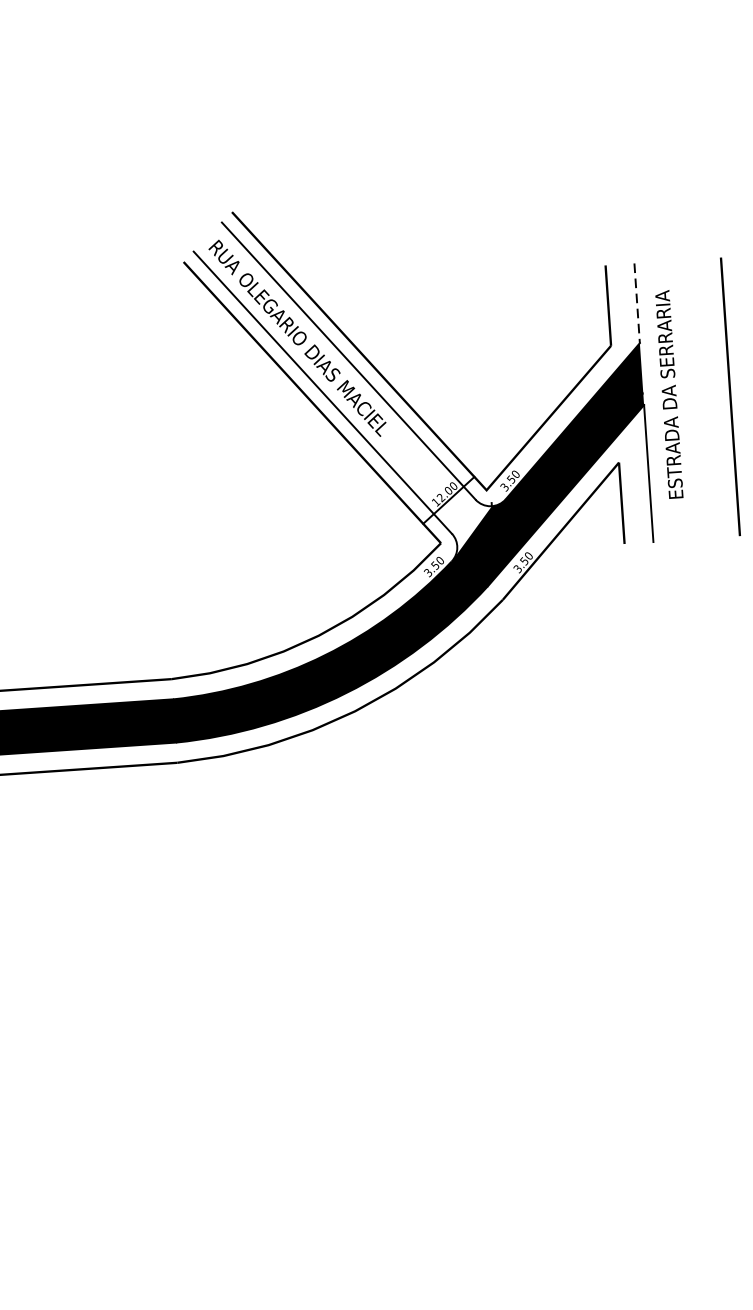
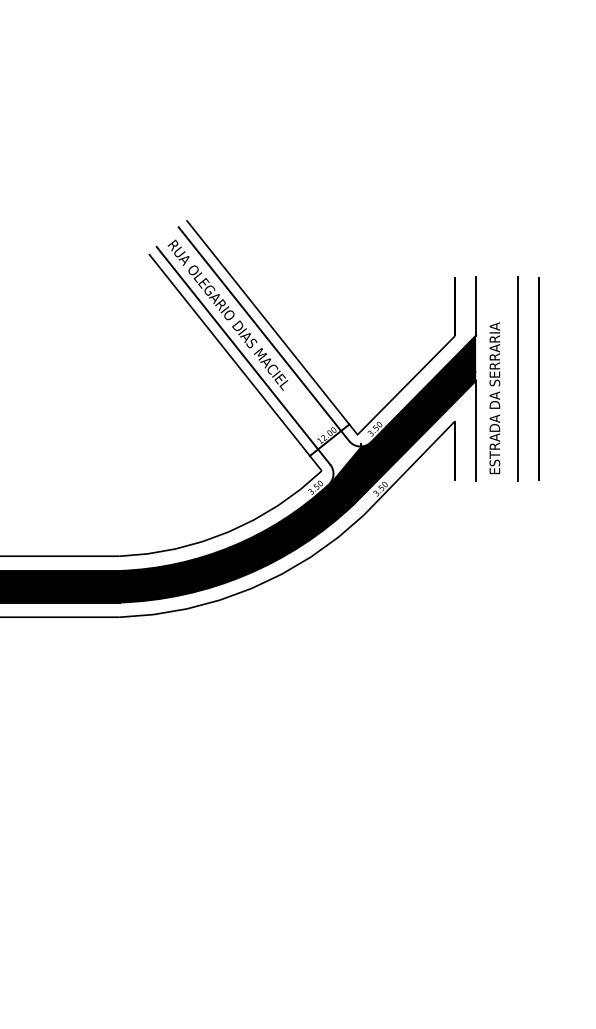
line: (637, 303) -> (476, 306), dashed -> solid
text: (668, 394) -> (494, 398), moved
line: (702, 398) -> (518, 378), added

